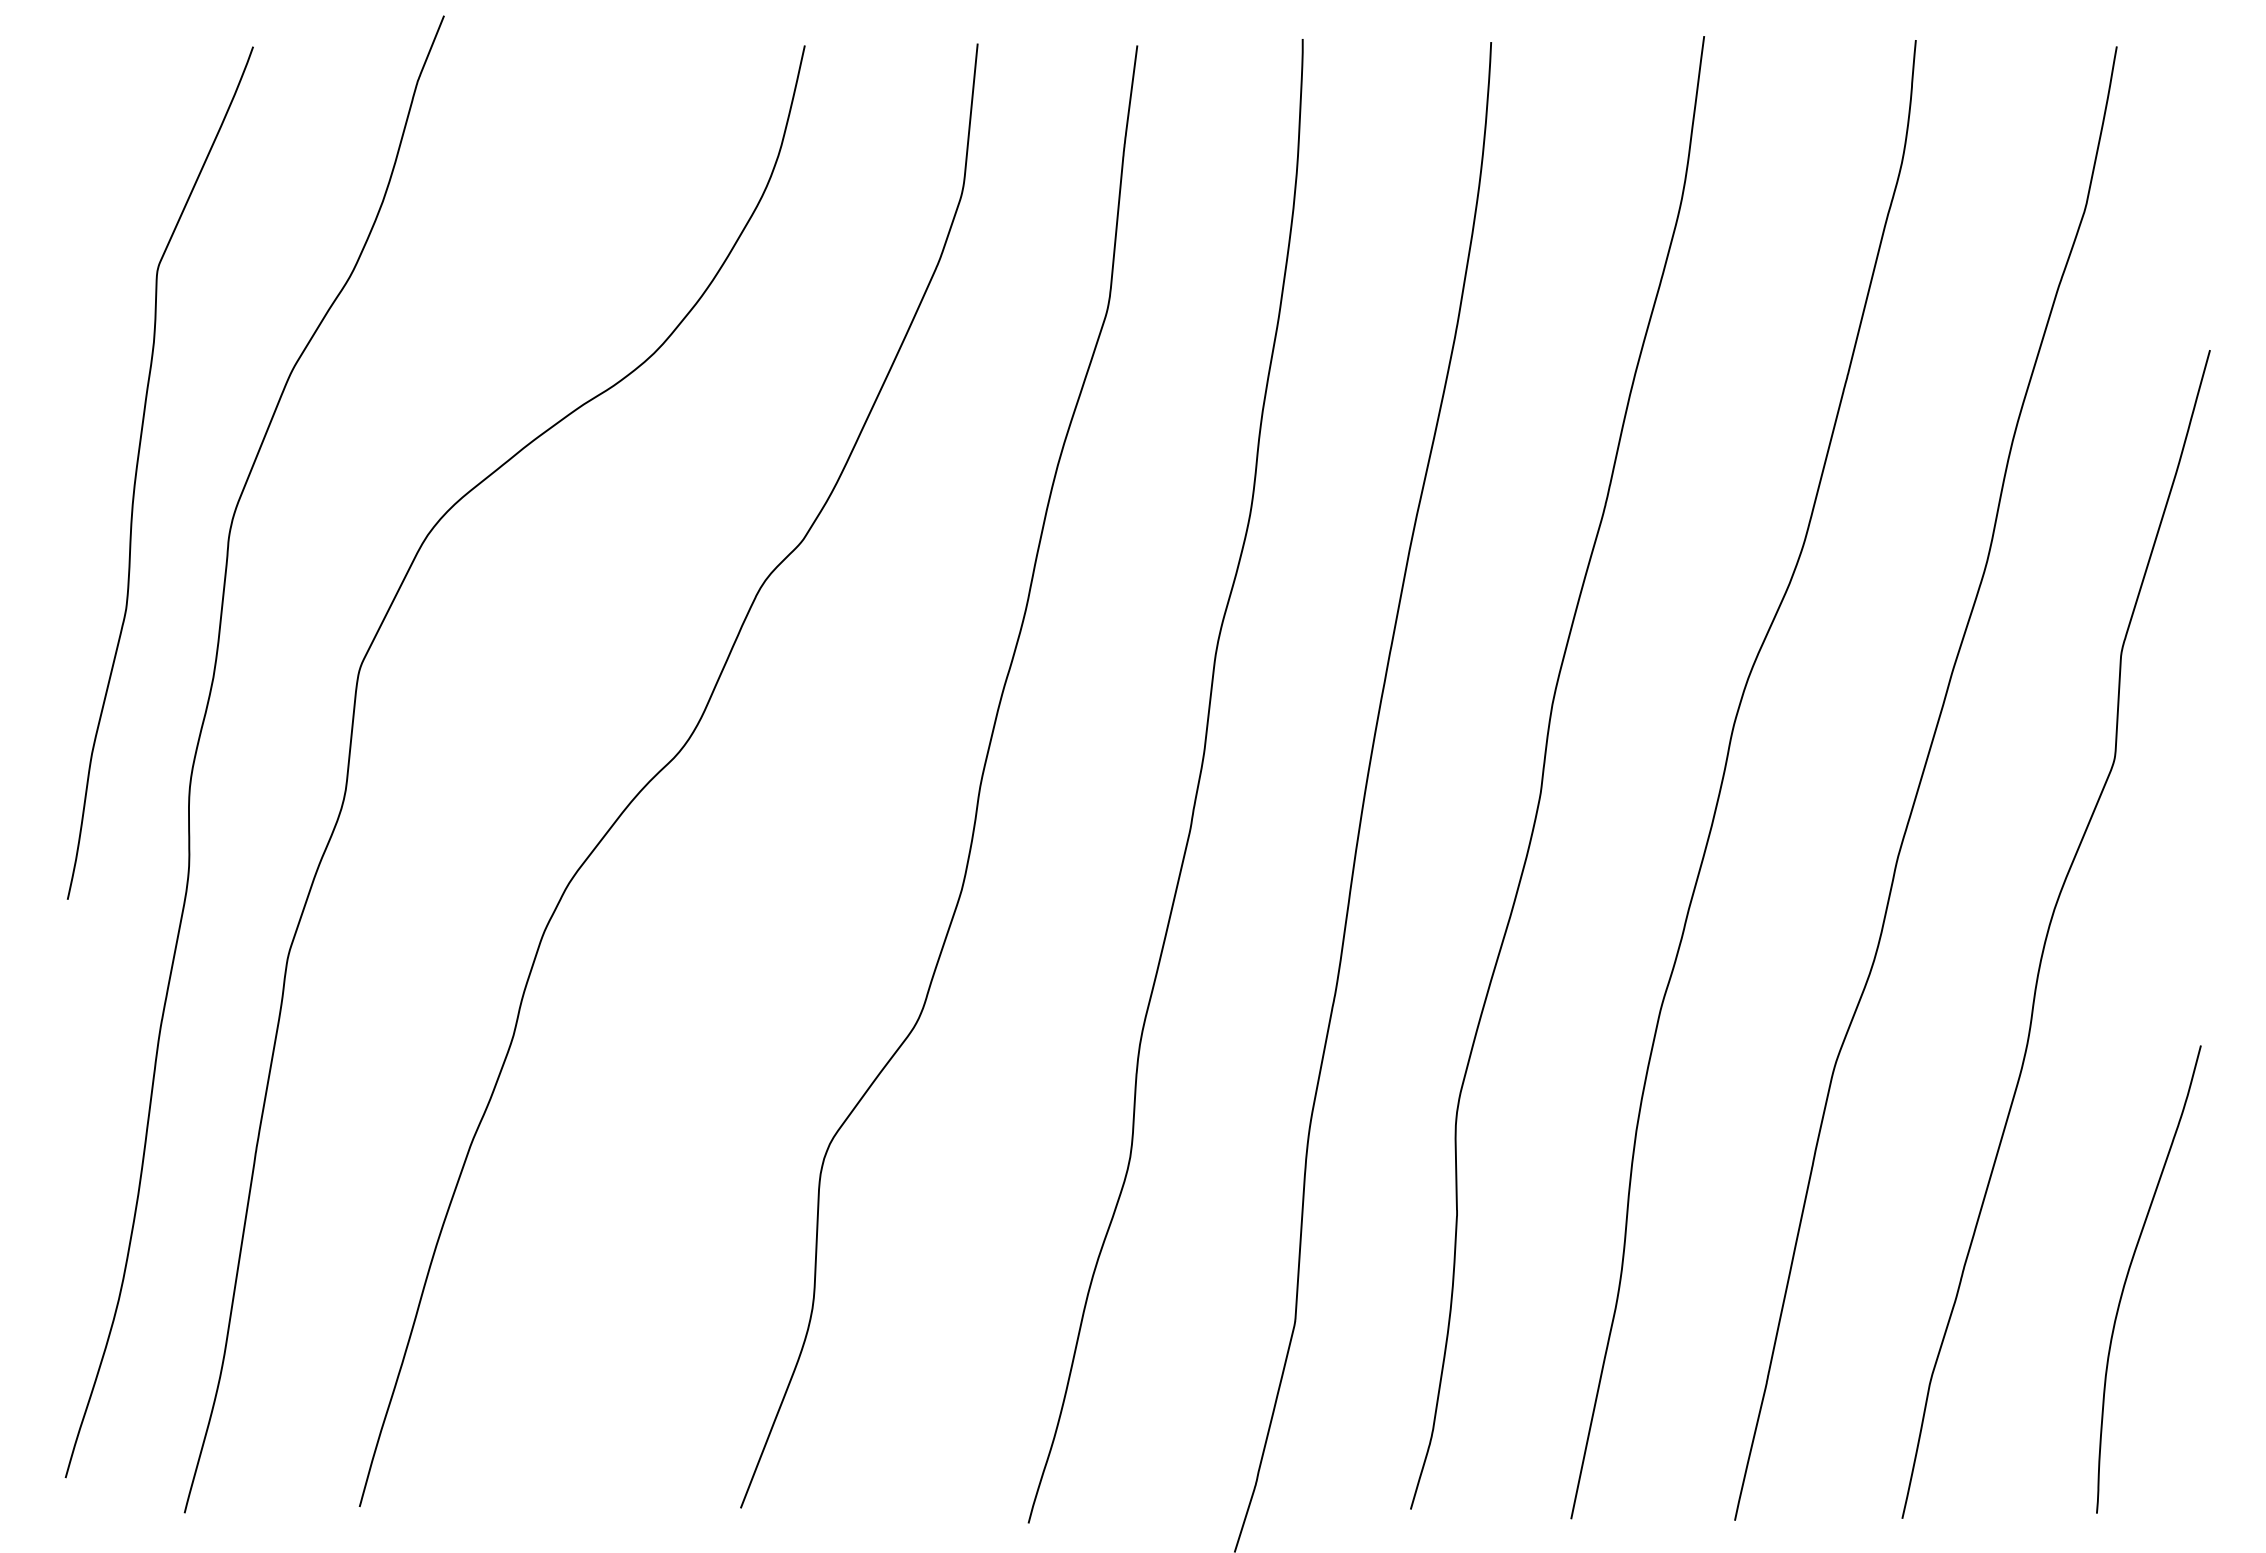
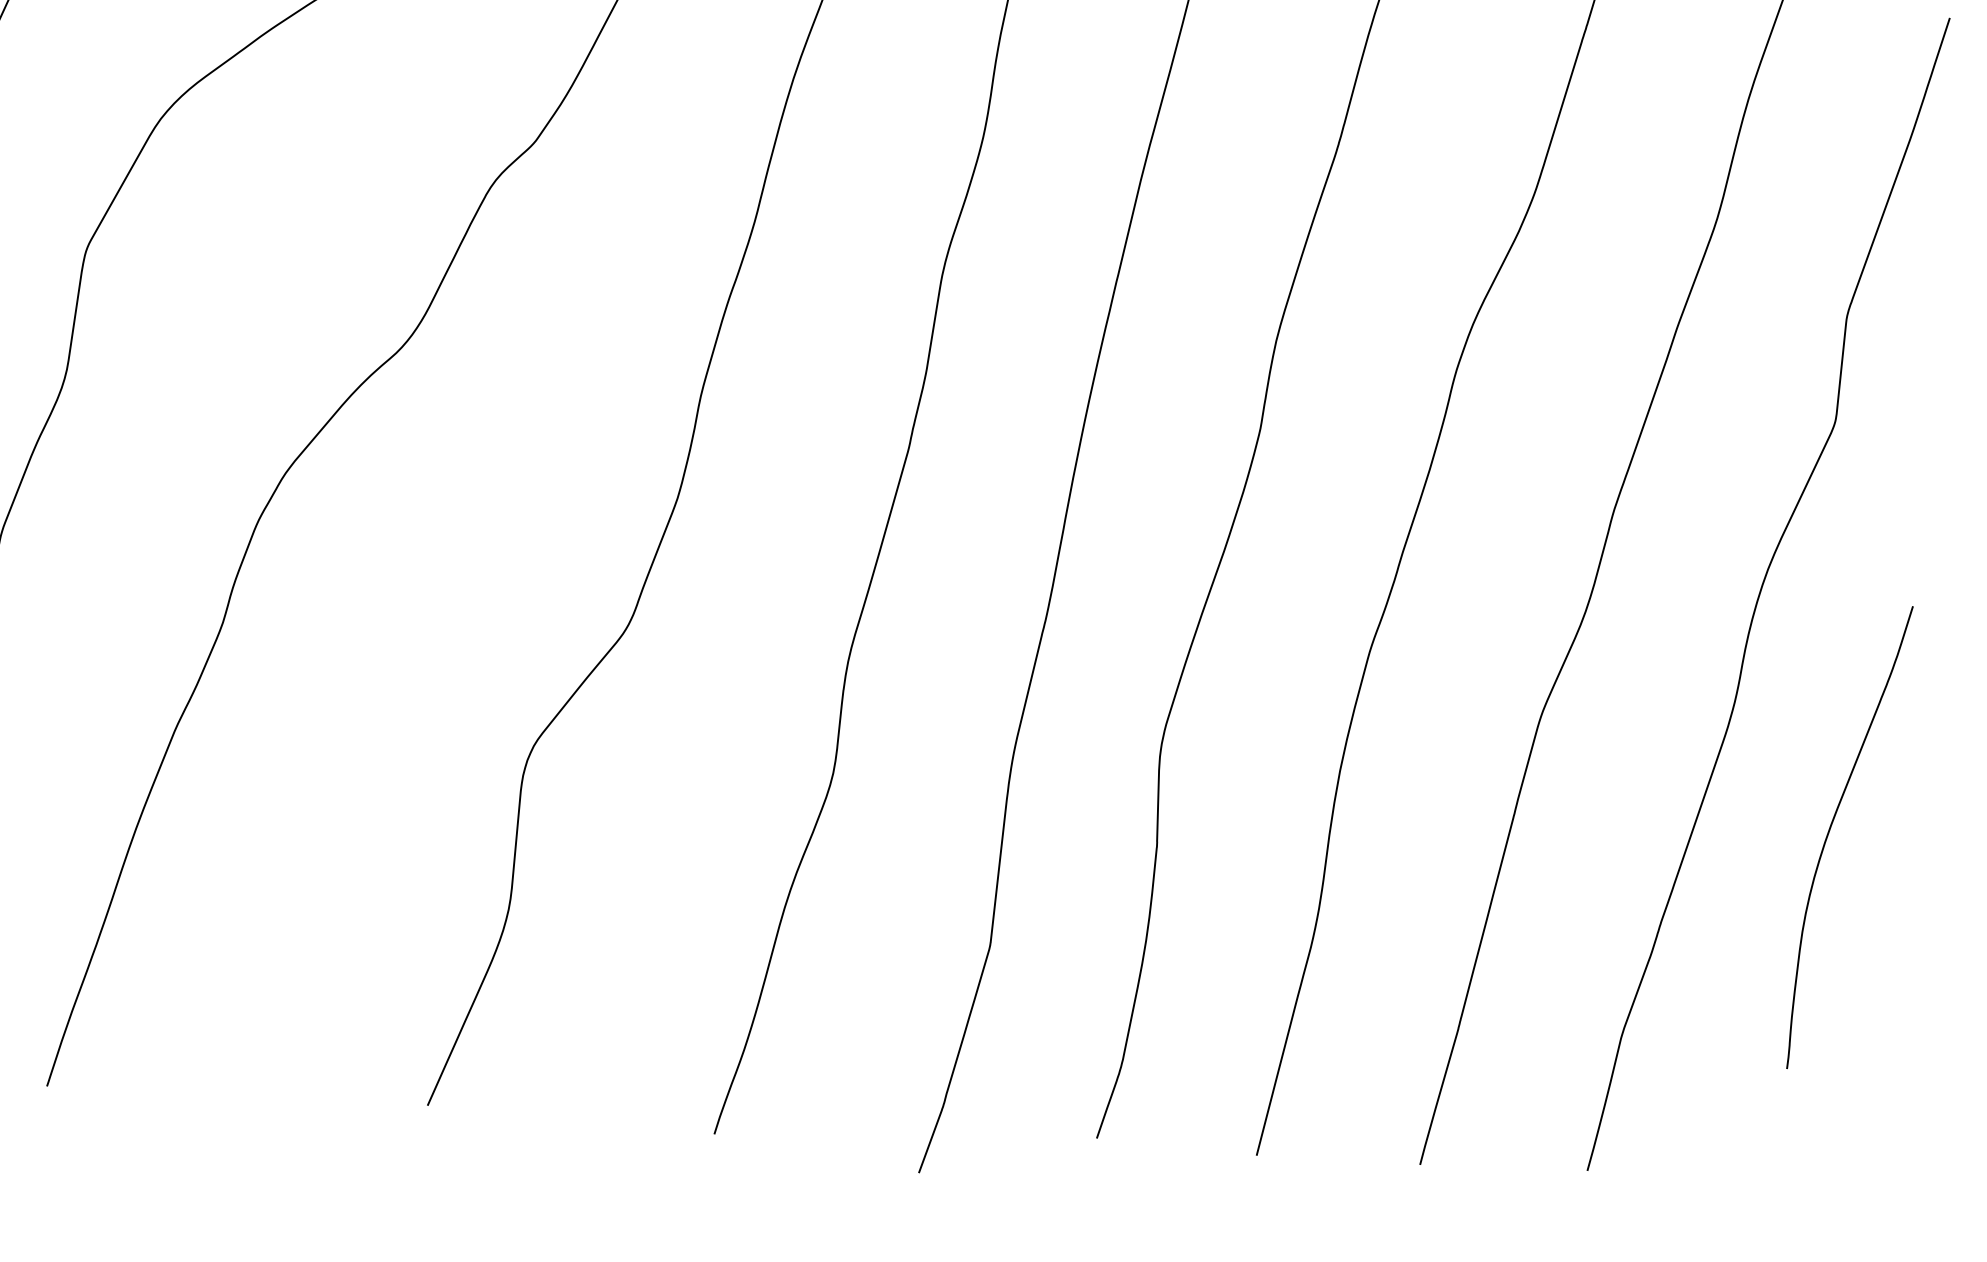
curve: (2129, 1272) -> (1830, 829), moved

